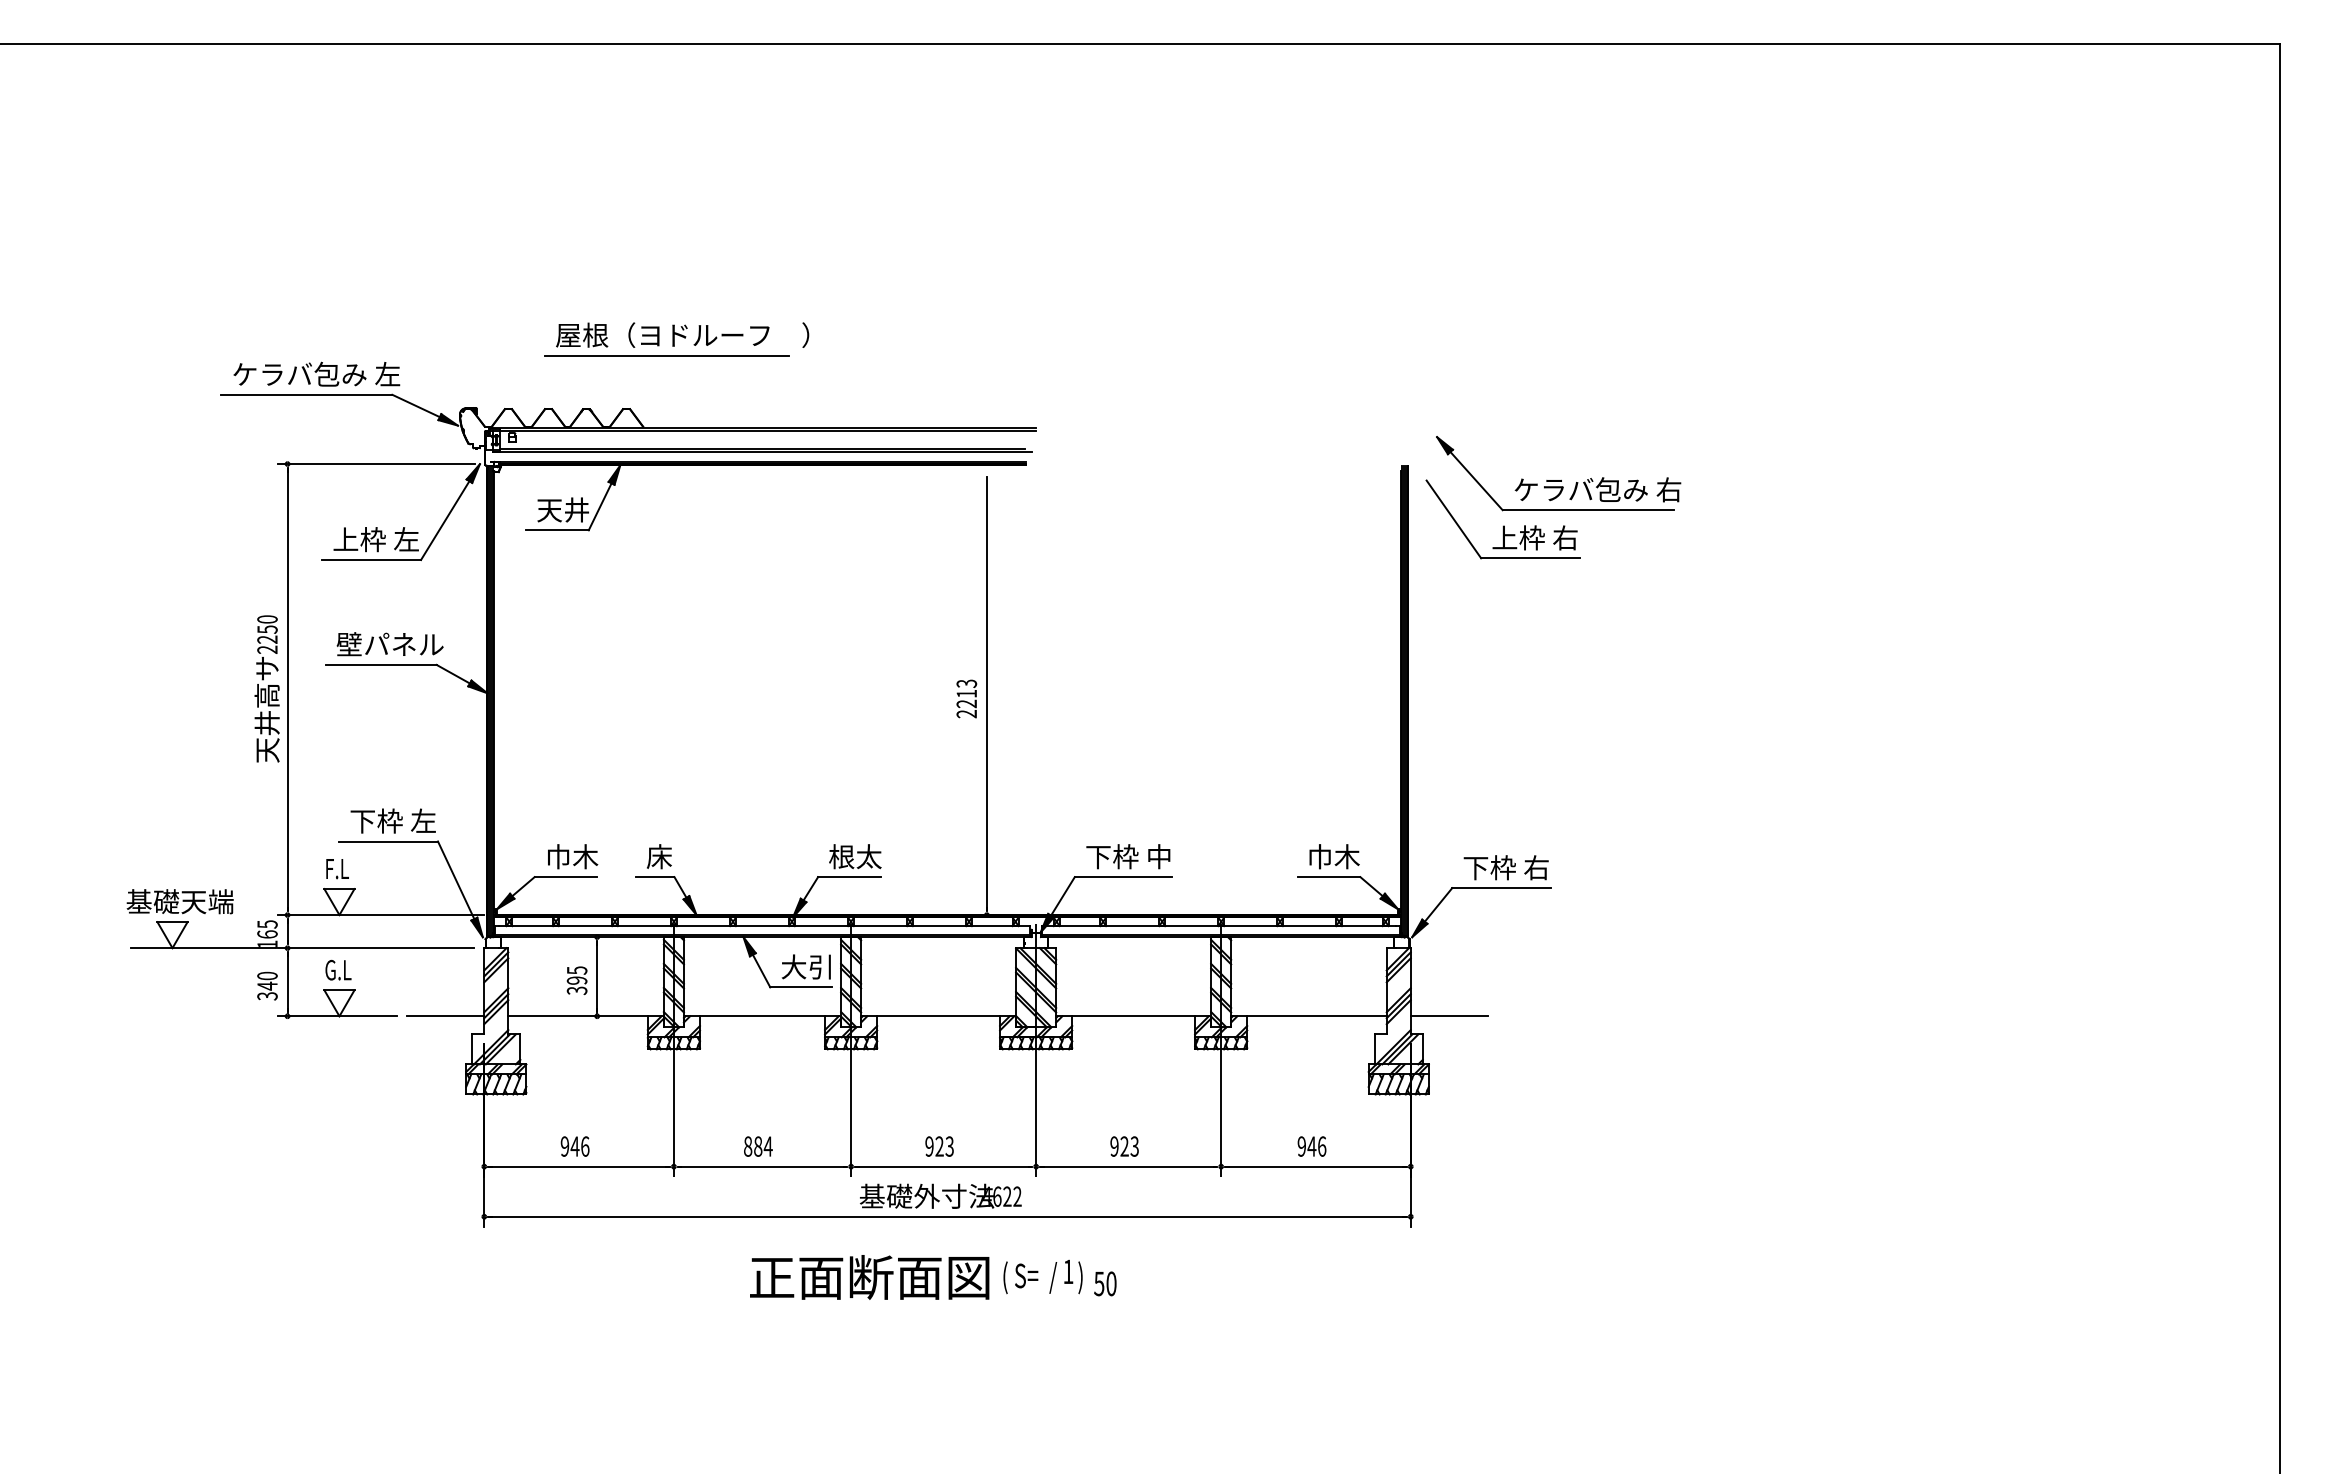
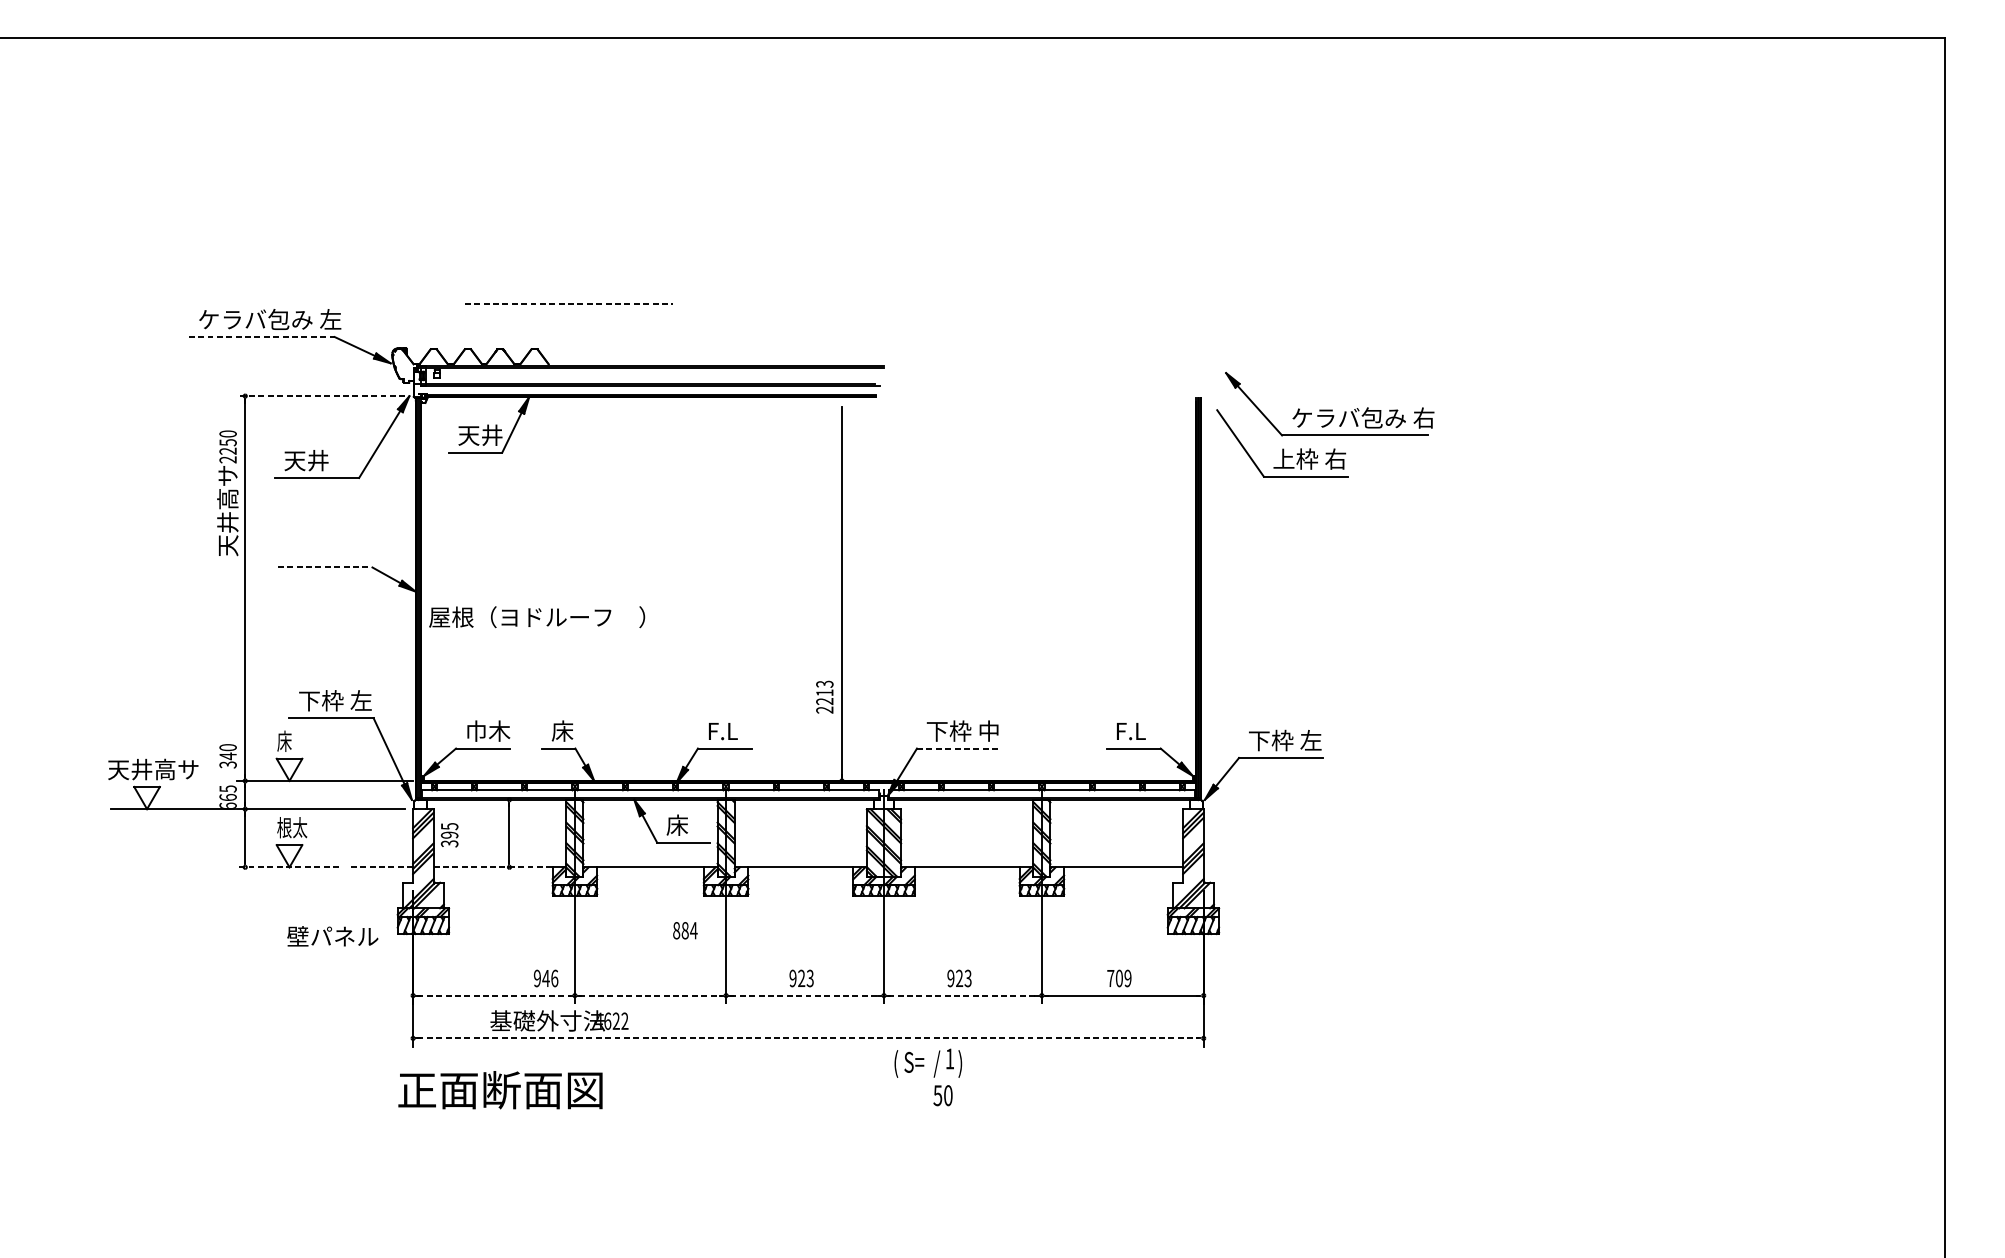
text: (682, 334) -> (537, 616), moved
line: (667, 355) -> (569, 303), solid -> dashed
line: (306, 394) -> (261, 336), solid -> dashed
line: (376, 464) -> (321, 396), solid -> dashed
text: (375, 539) -> (320, 460), 上枠 左 -> 天井
text: (389, 644) -> (332, 936), moved
line: (381, 664) -> (325, 567), solid -> dashed
text: (266, 688) -> (227, 492), moved
text: (966, 698) -> (824, 696), moved
text: (855, 856) -> (729, 730), 根太 -> F.L
text: (1334, 856) -> (1138, 730), 巾木 -> F.L
text: (1536, 867) -> (1310, 740), 下枠 右 -> 下枠 左
text: (336, 868) -> (287, 741), F.L -> 床
line: (1123, 877) -> (958, 748), solid -> dashed
text: (179, 901) -> (153, 769), 基礎天端 -> 天井高サ
text: (267, 943) -> (228, 805), 165 -> 665
text: (805, 966) -> (687, 824), 大引 -> 床
text: (342, 969) -> (292, 827), G.L -> 根太
text: (576, 980) -> (449, 835), moved
text: (267, 985) -> (228, 755), moved
line: (337, 1016) -> (287, 867), solid -> dashed
line: (445, 1016) -> (380, 867), solid -> dashed
line: (578, 1016) -> (493, 867), solid -> dashed
line: (1448, 1016) -> (1235, 867), removed
text: (574, 1146) -> (545, 978), moved
text: (758, 1146) -> (685, 930), moved
text: (1311, 1146) -> (1118, 978), 946 -> 709
line: (579, 1166) -> (494, 995), solid -> dashed
line: (762, 1166) -> (650, 995), solid -> dashed
line: (944, 1166) -> (805, 995), solid -> dashed
line: (1129, 1166) -> (963, 995), solid -> dashed
text: (940, 1195) -> (559, 1020), moved
line: (948, 1216) -> (809, 1038), solid -> dashed
text: (1042, 1276) -> (927, 1062), moved
text: (869, 1277) -> (500, 1090), moved

